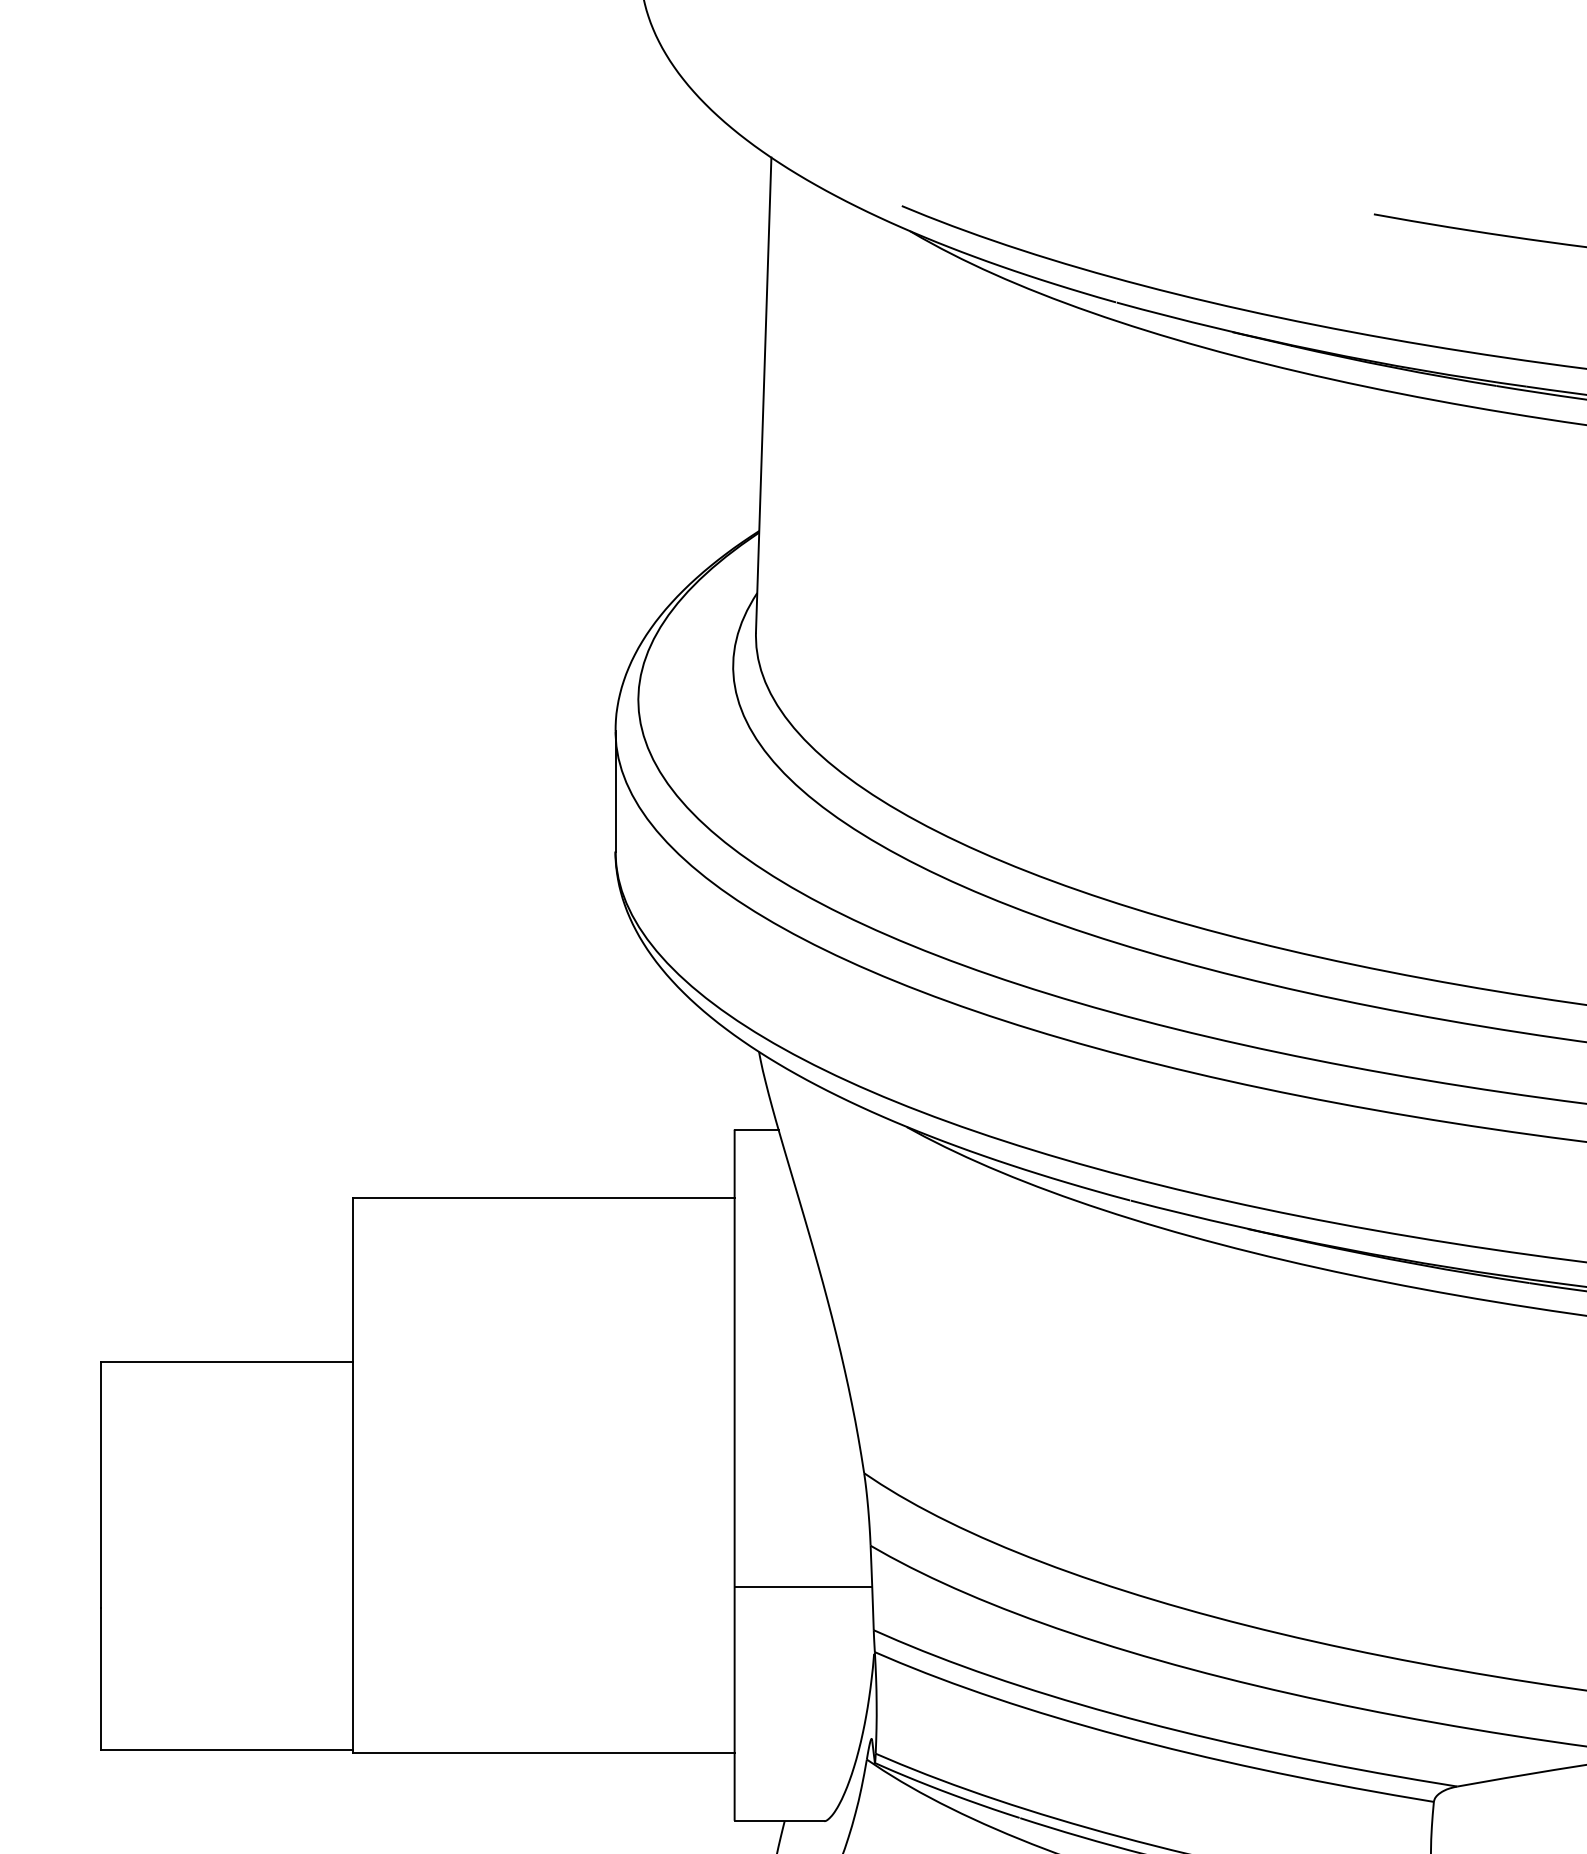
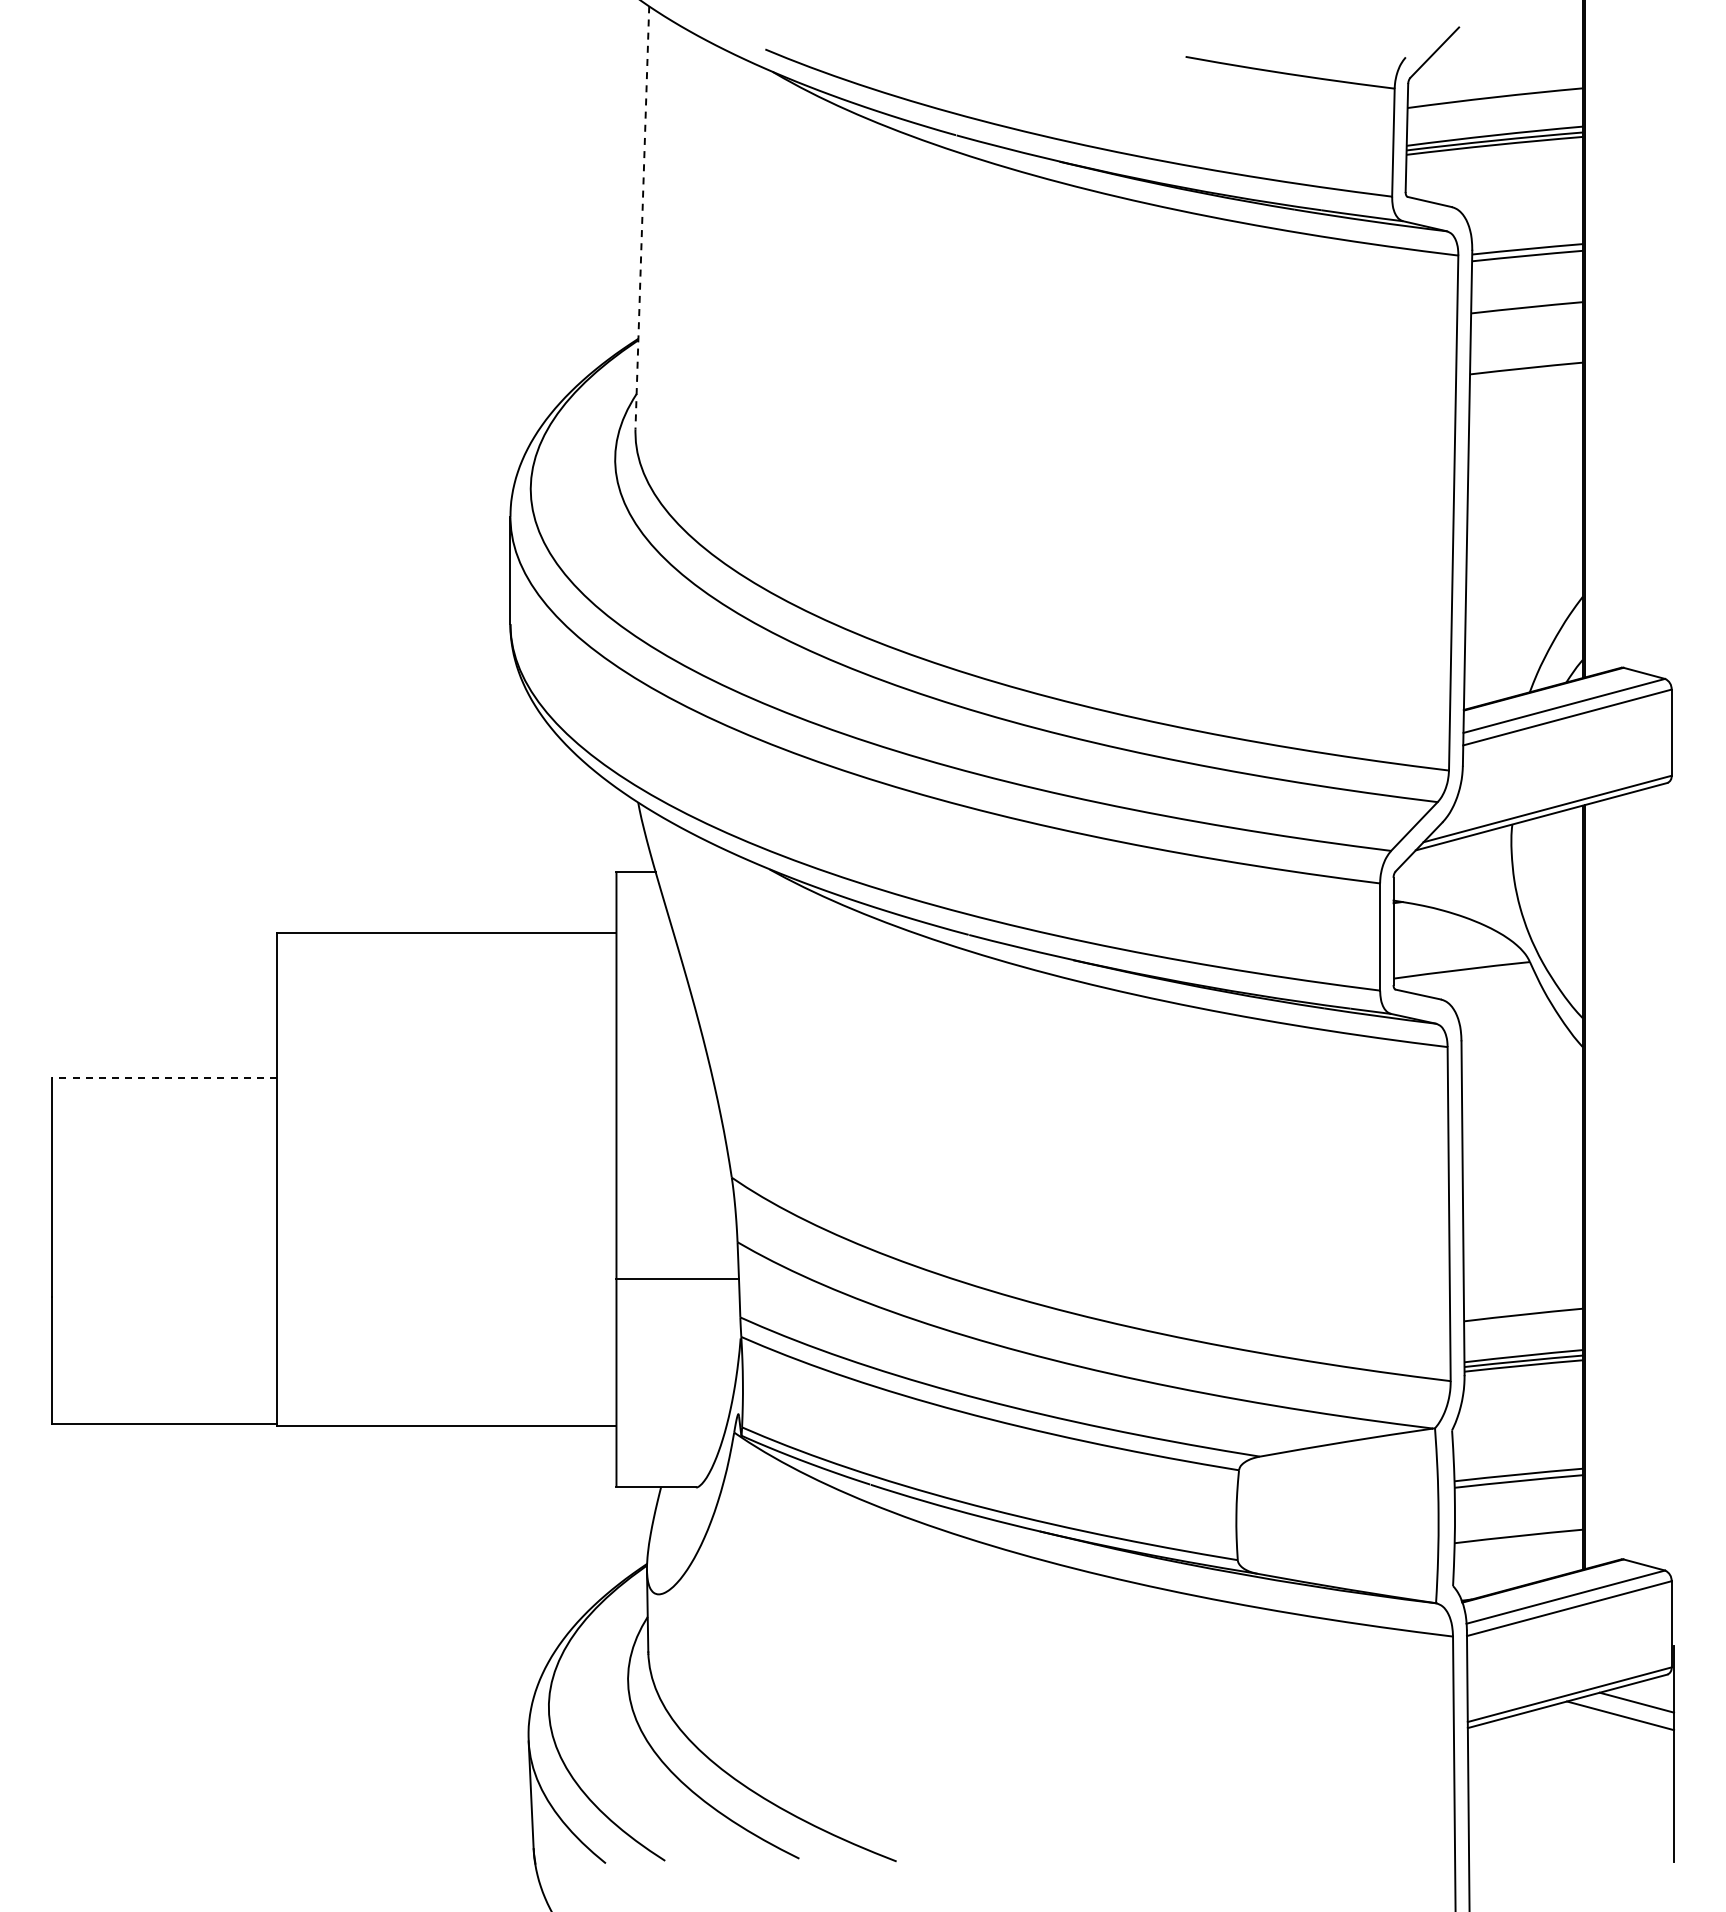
line: (763, 394) -> (642, 217), solid -> dashed
line: (226, 1361) -> (164, 1078), solid -> dashed

